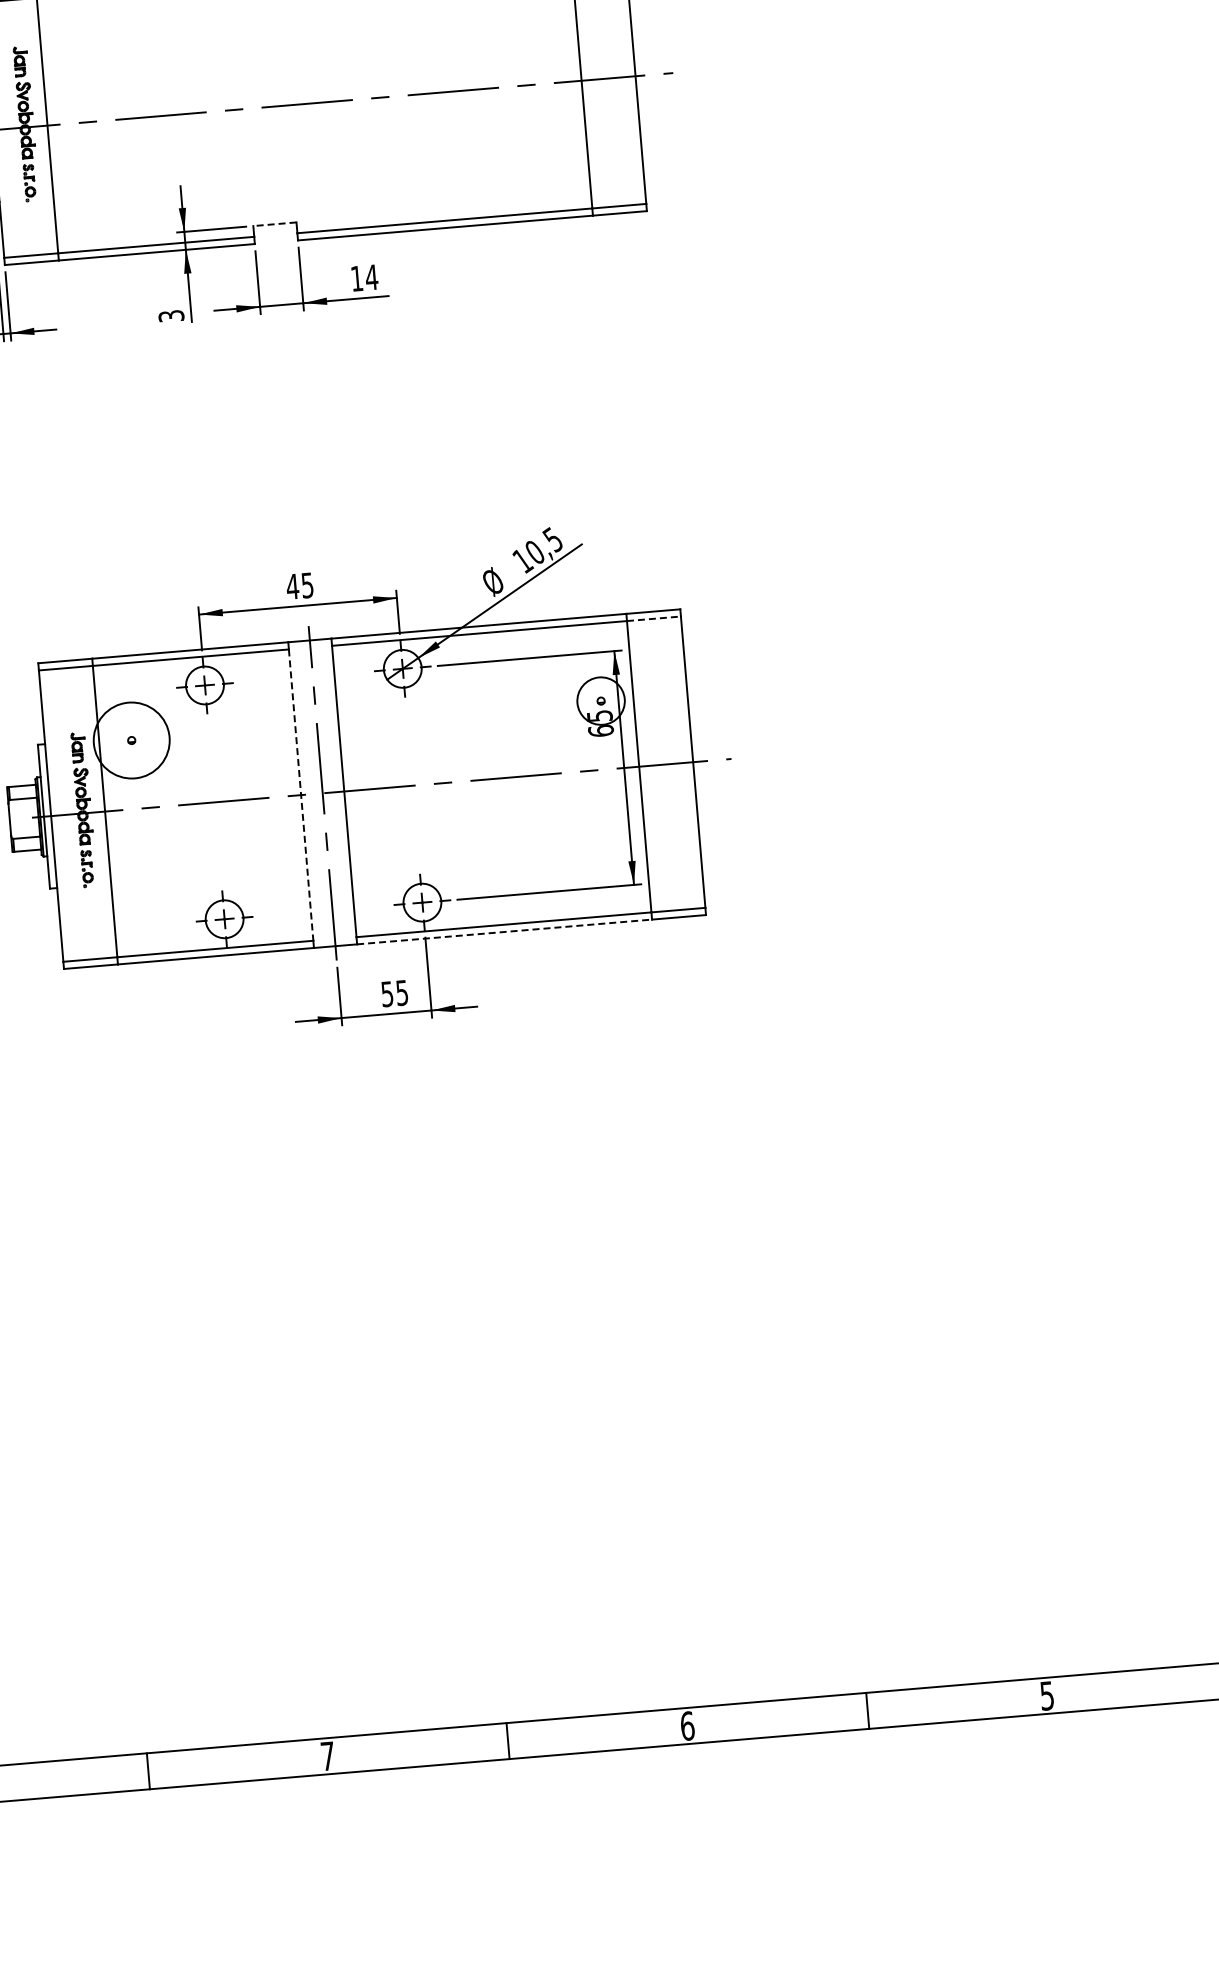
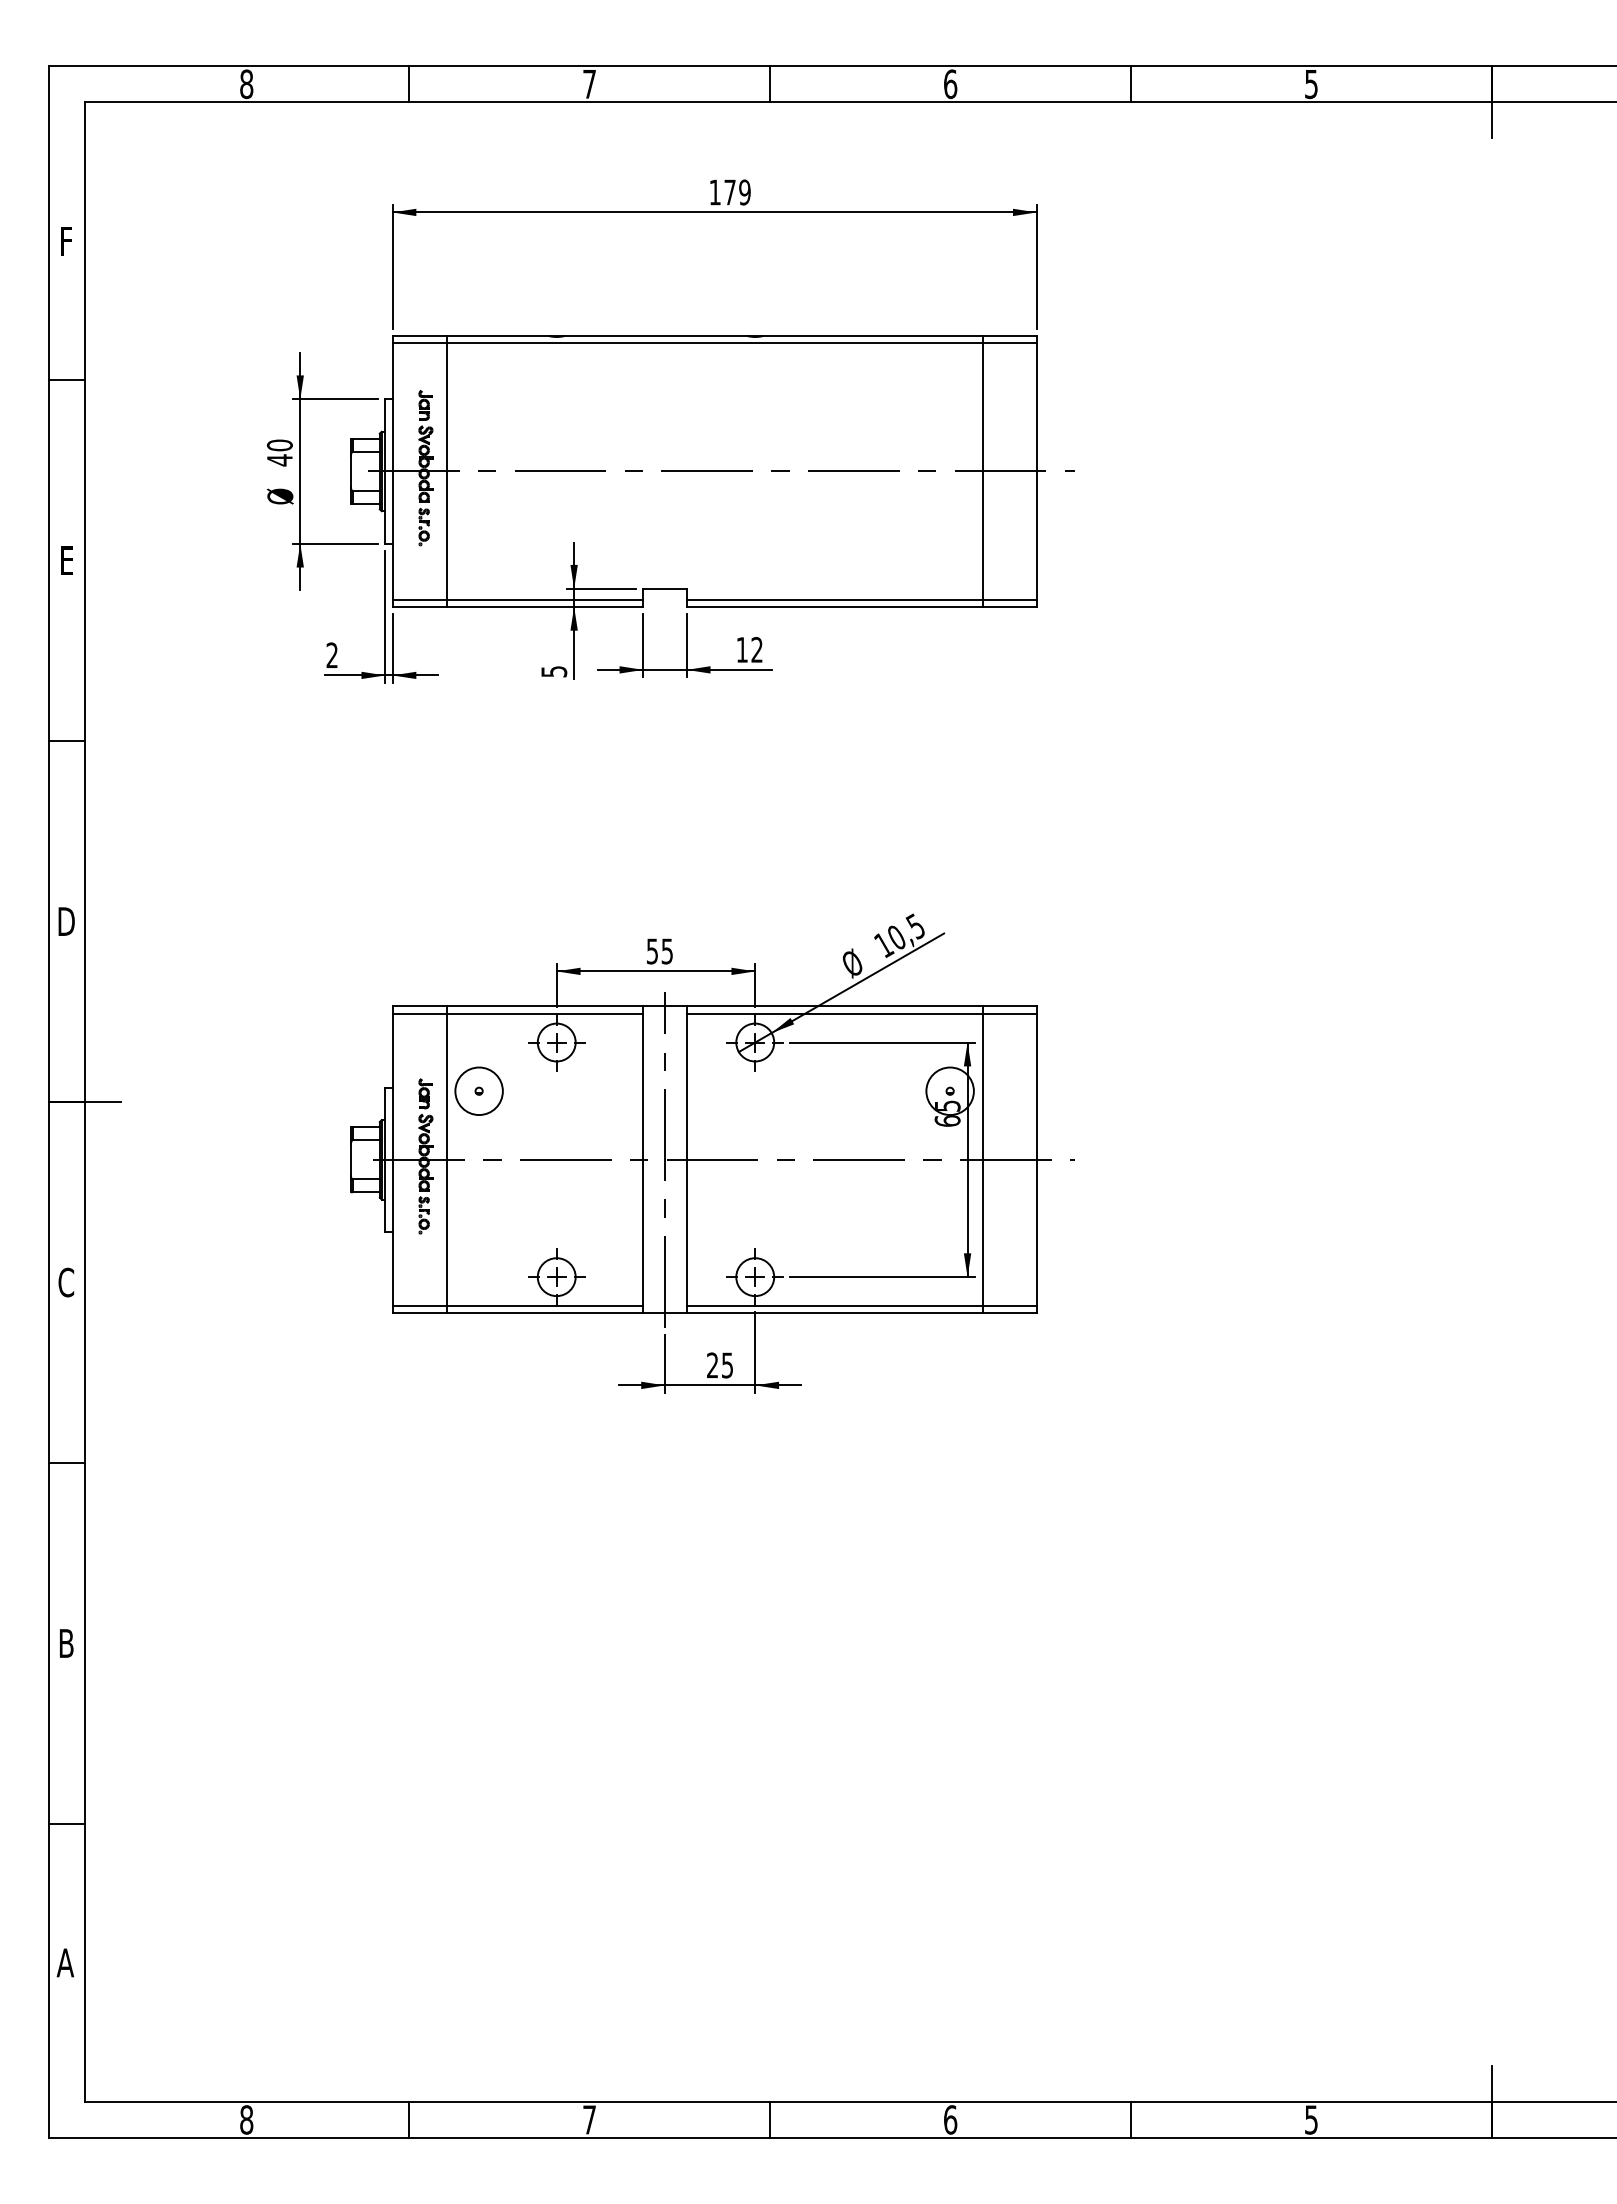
line: (275, 223) -> (665, 588), dashed -> solid
text: (372, 277) -> (757, 649), 14 -> 12
text: (170, 316) -> (553, 671), 3 -> 5
text: (292, 586) -> (652, 951), 45 -> 55
line: (654, 618) -> (1010, 1013), dashed -> solid
circle: (131, 740) -> (478, 1091), size x0.62
line: (301, 795) -> (643, 1160), dashed -> solid
line: (504, 932) -> (834, 1313), dashed -> solid
text: (387, 994) -> (712, 1365), 55 -> 25

